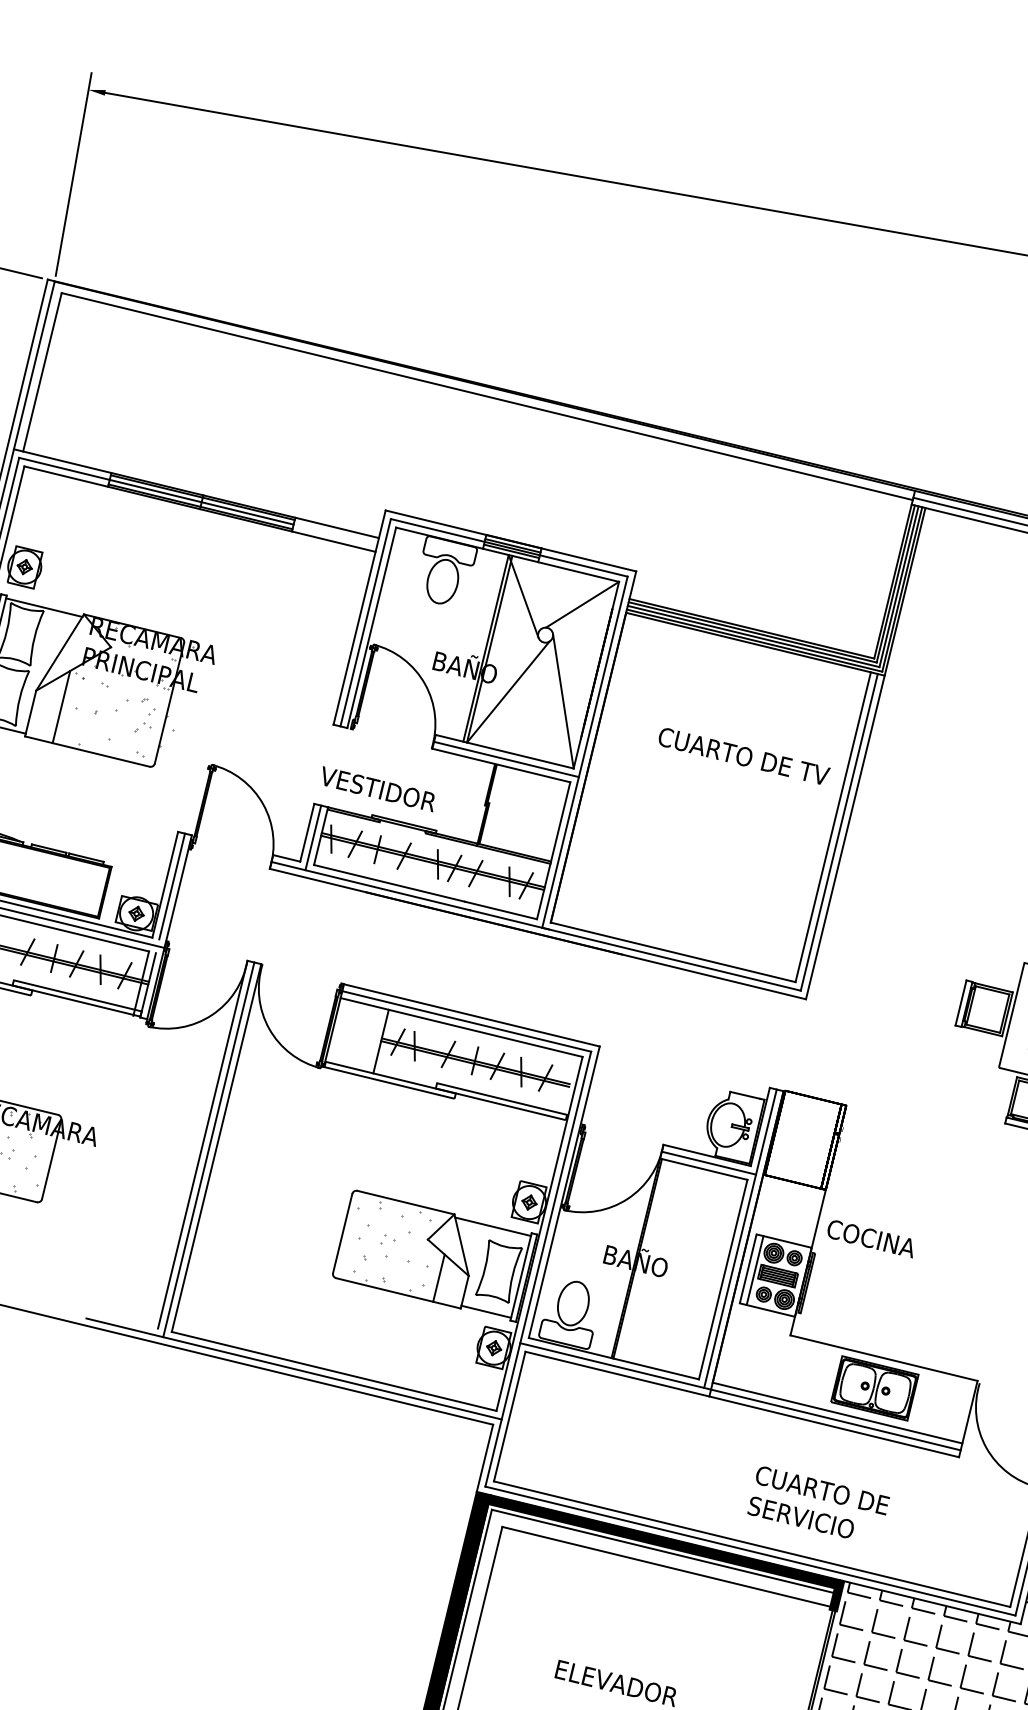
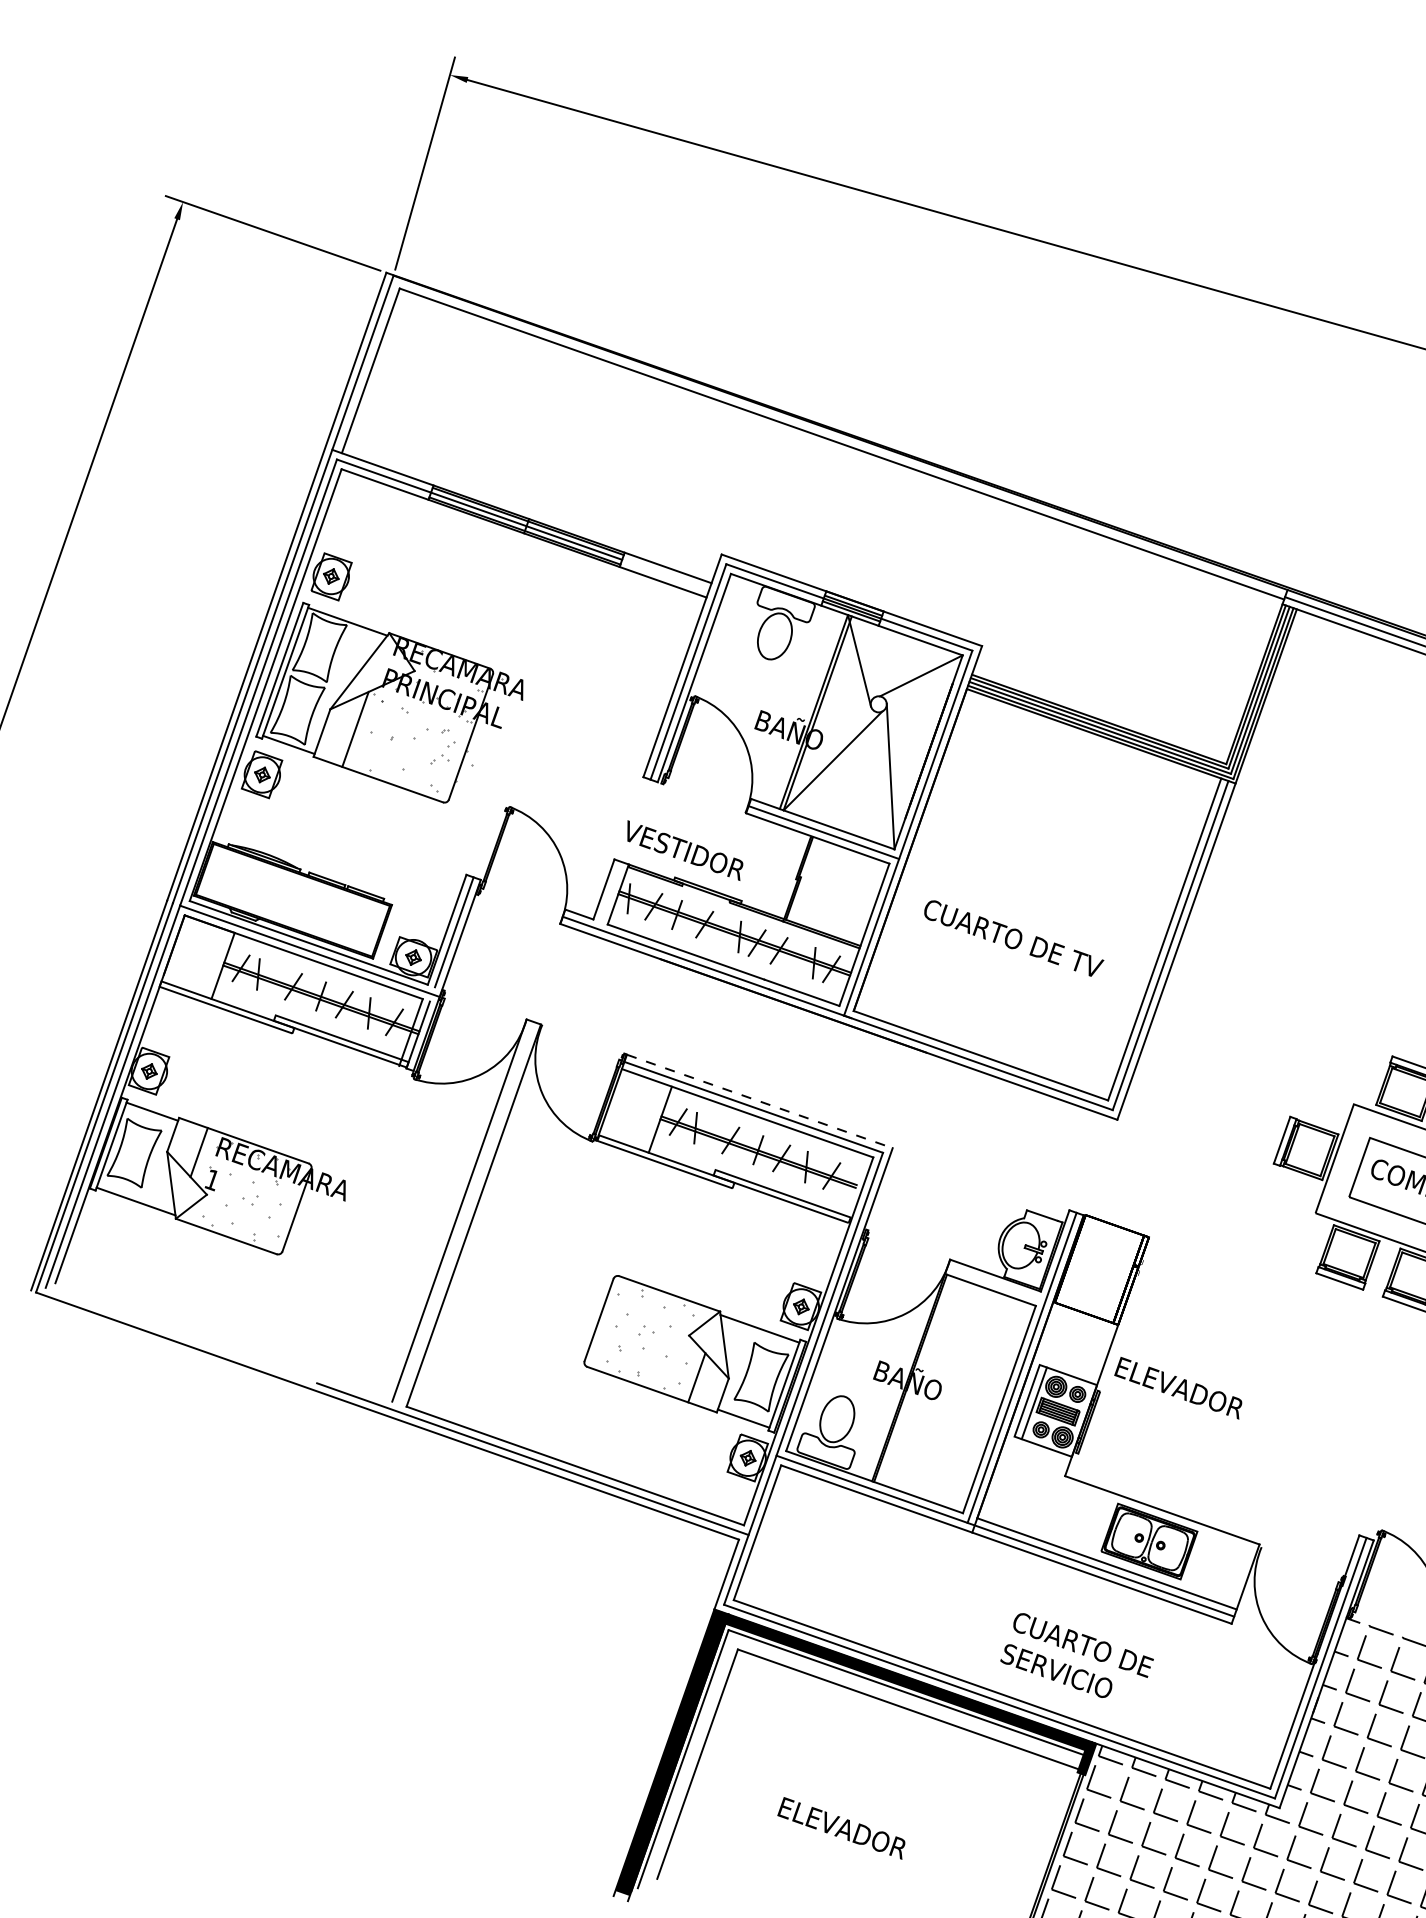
text: (745, 756) -> (1014, 938), moved
line: (313, 837) -> (609, 895), removed
line: (471, 1015) -> (759, 1101), solid -> dashed
line: (207, 1149) -> (464, 1216), removed
line: (708, 1162) -> (996, 1283), removed
text: (887, 1243) -> (1178, 1388), COCINA -> ELEVADOR

